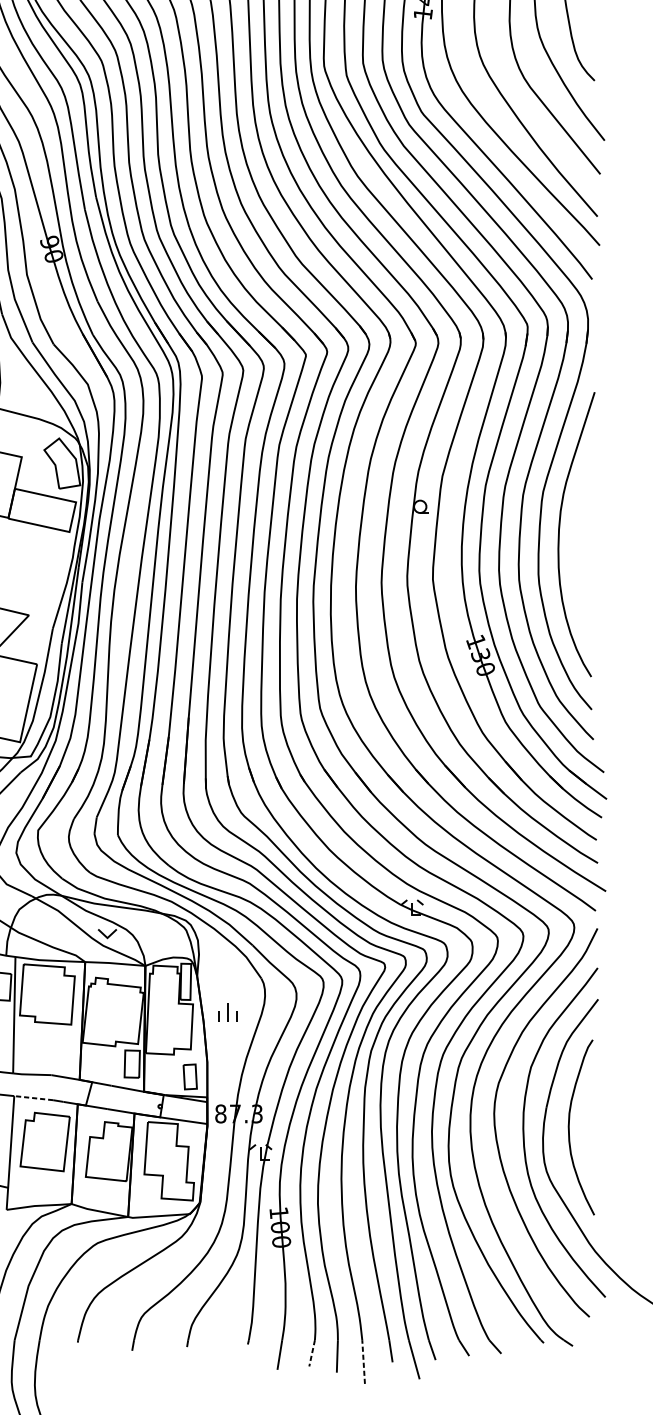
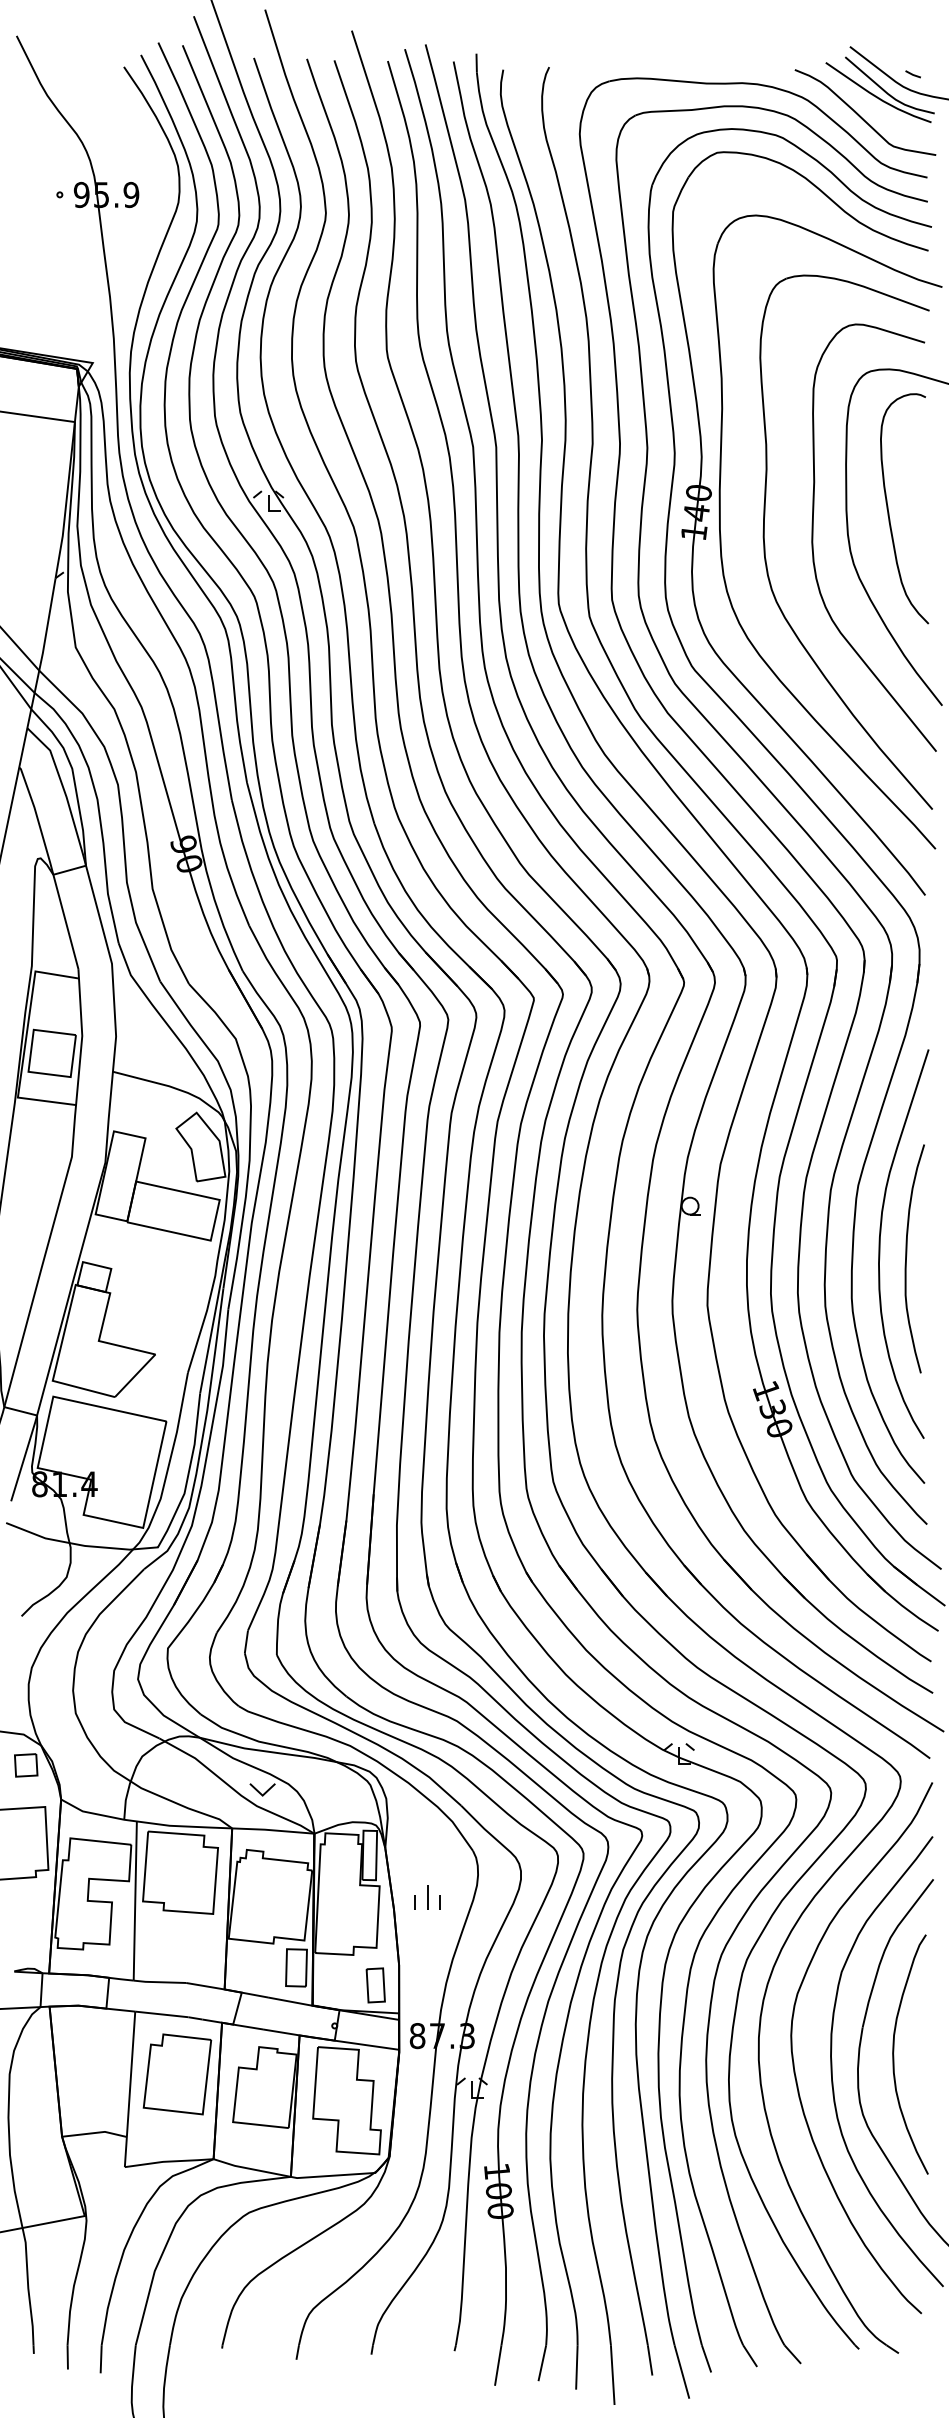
curve: (579, 542) -> (907, 1255), added
line: (33, 1098) -> (161, 2014), dashed -> solid
line: (312, 1353) -> (542, 2363), dashed -> solid
line: (363, 1362) -> (612, 2375), dashed -> solid

